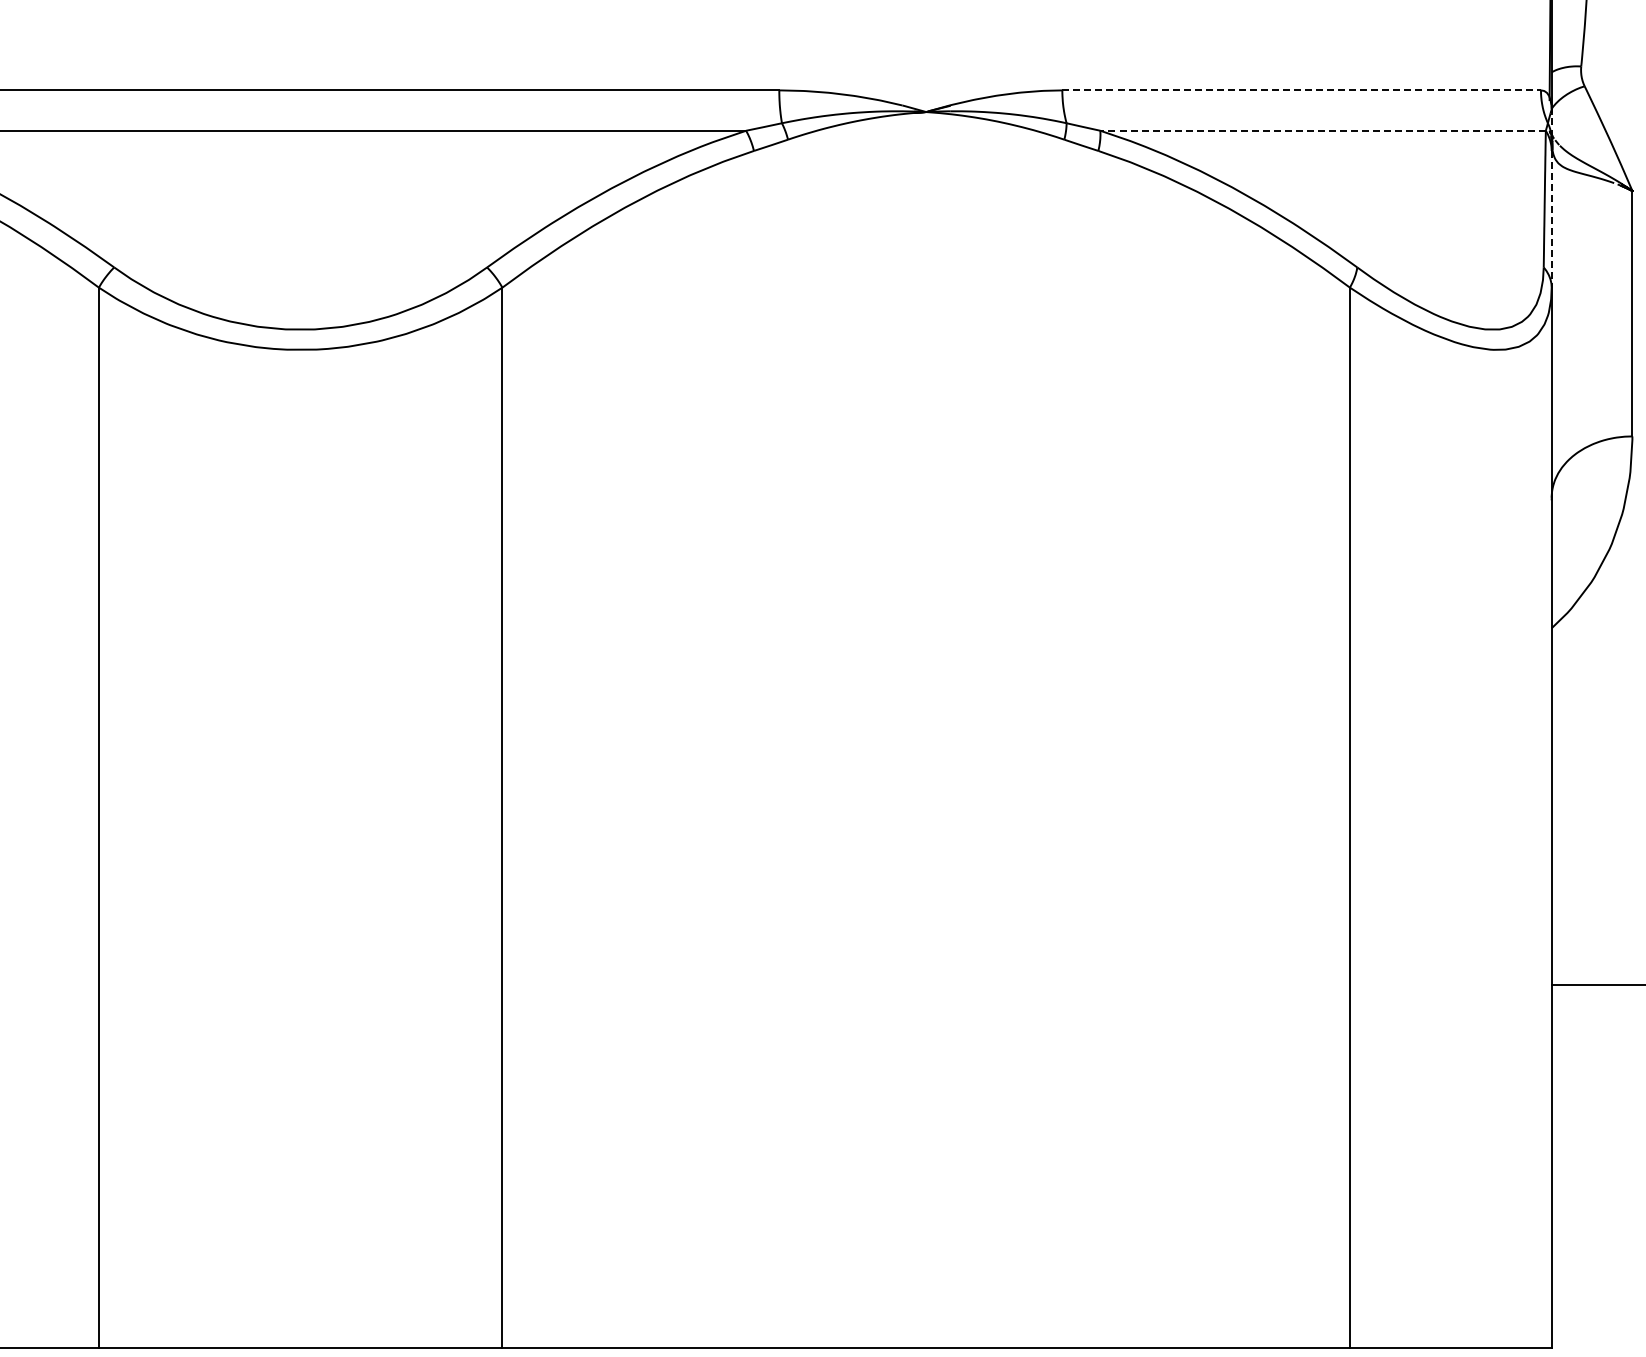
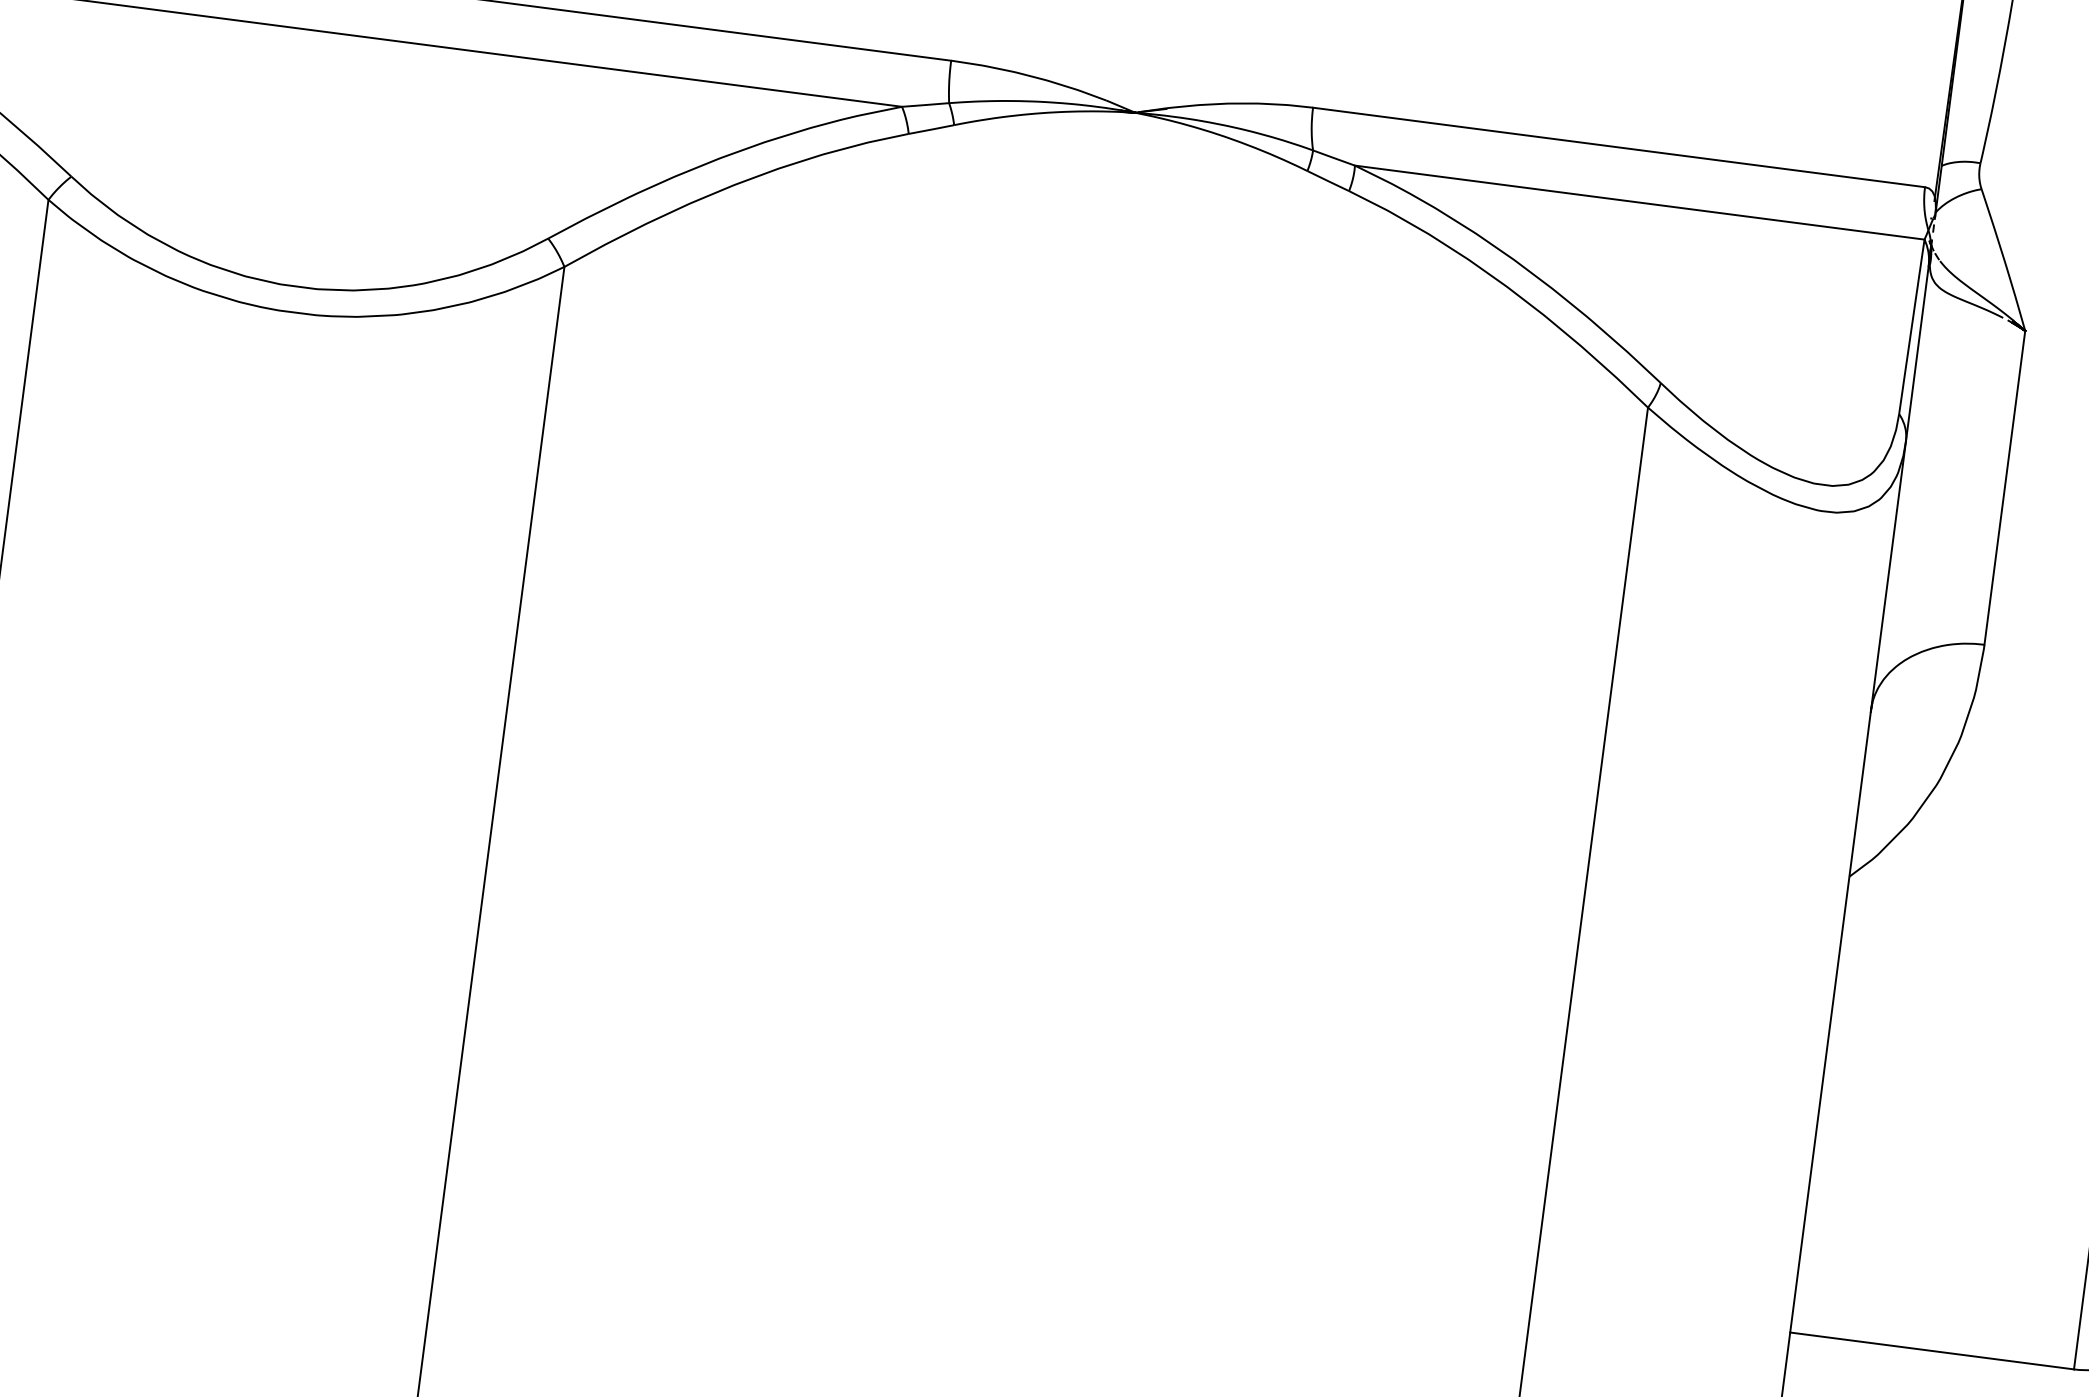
line: (1302, 90) -> (1620, 147), dashed -> solid
line: (1323, 130) -> (1640, 202), dashed -> solid
line: (1551, 219) -> (1917, 353), dashed -> solid

